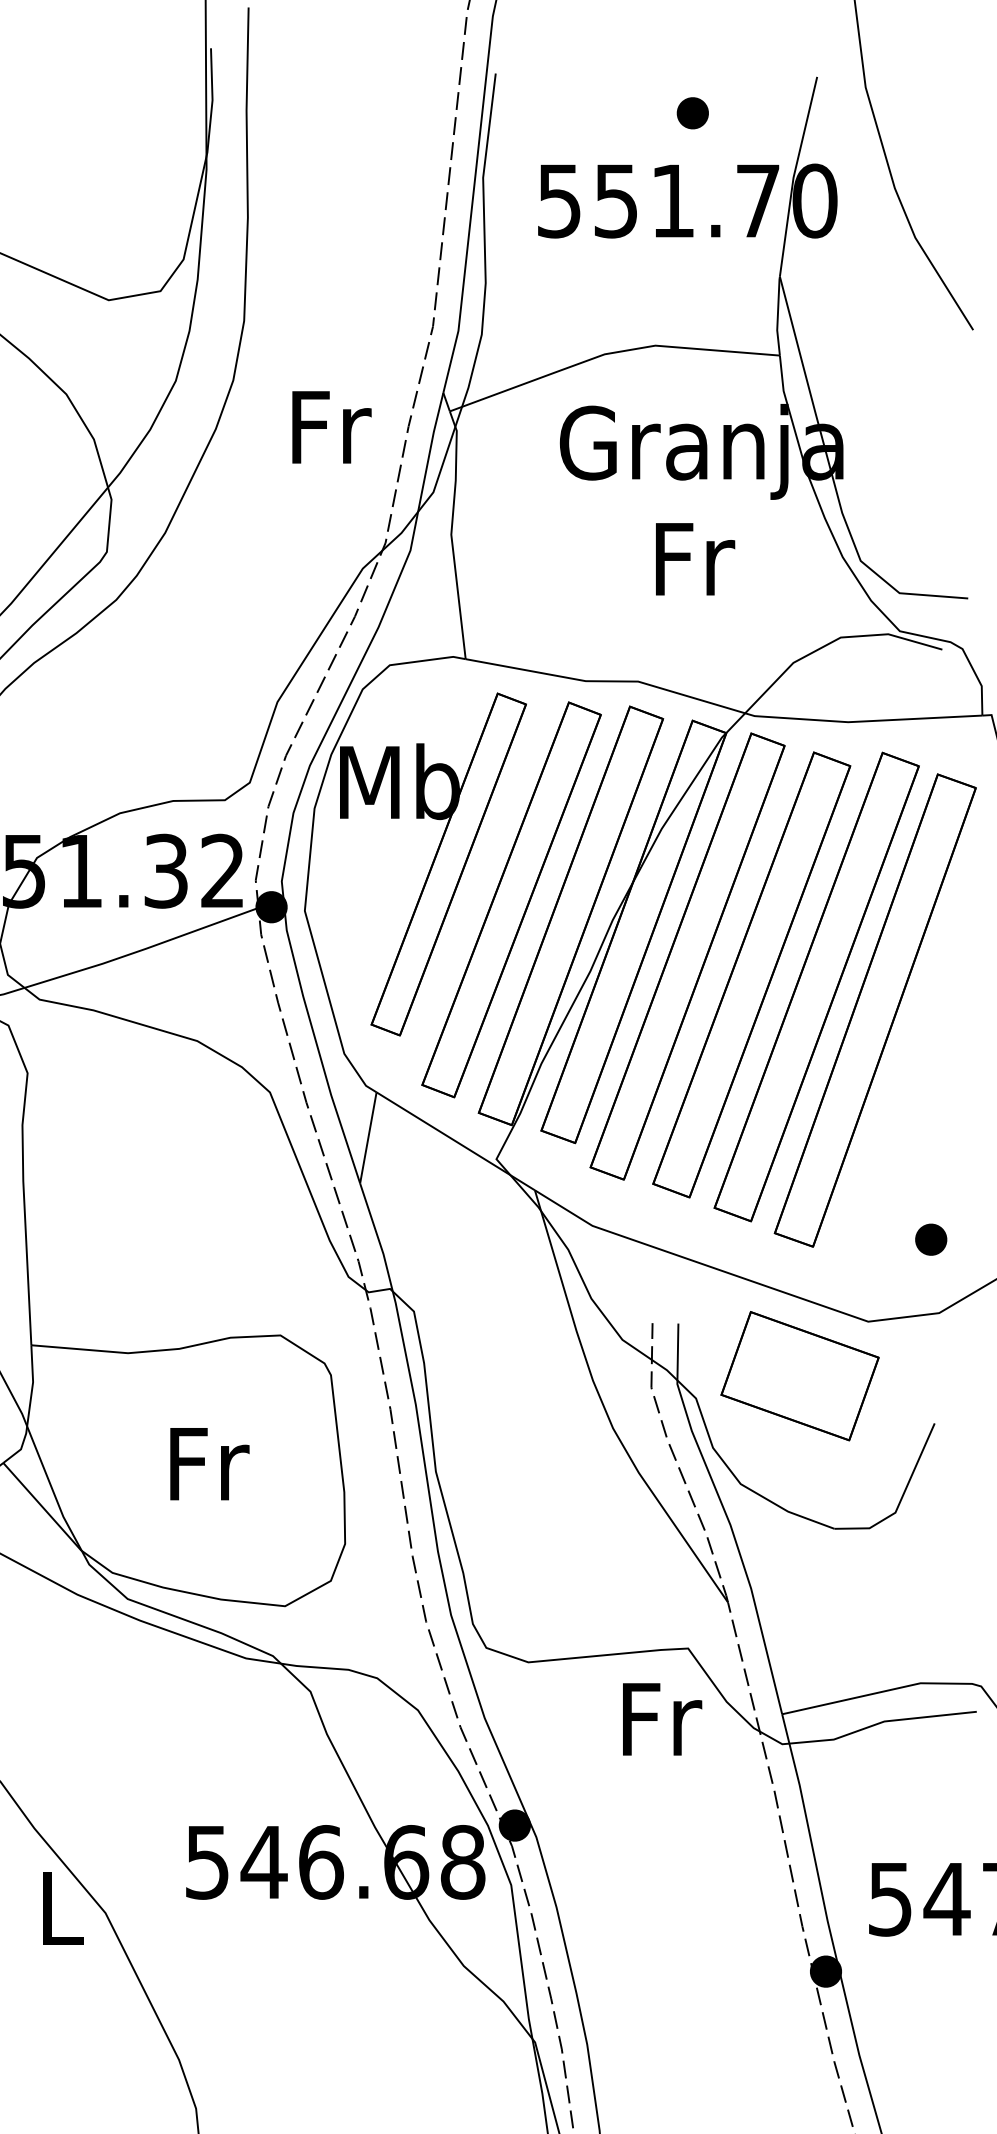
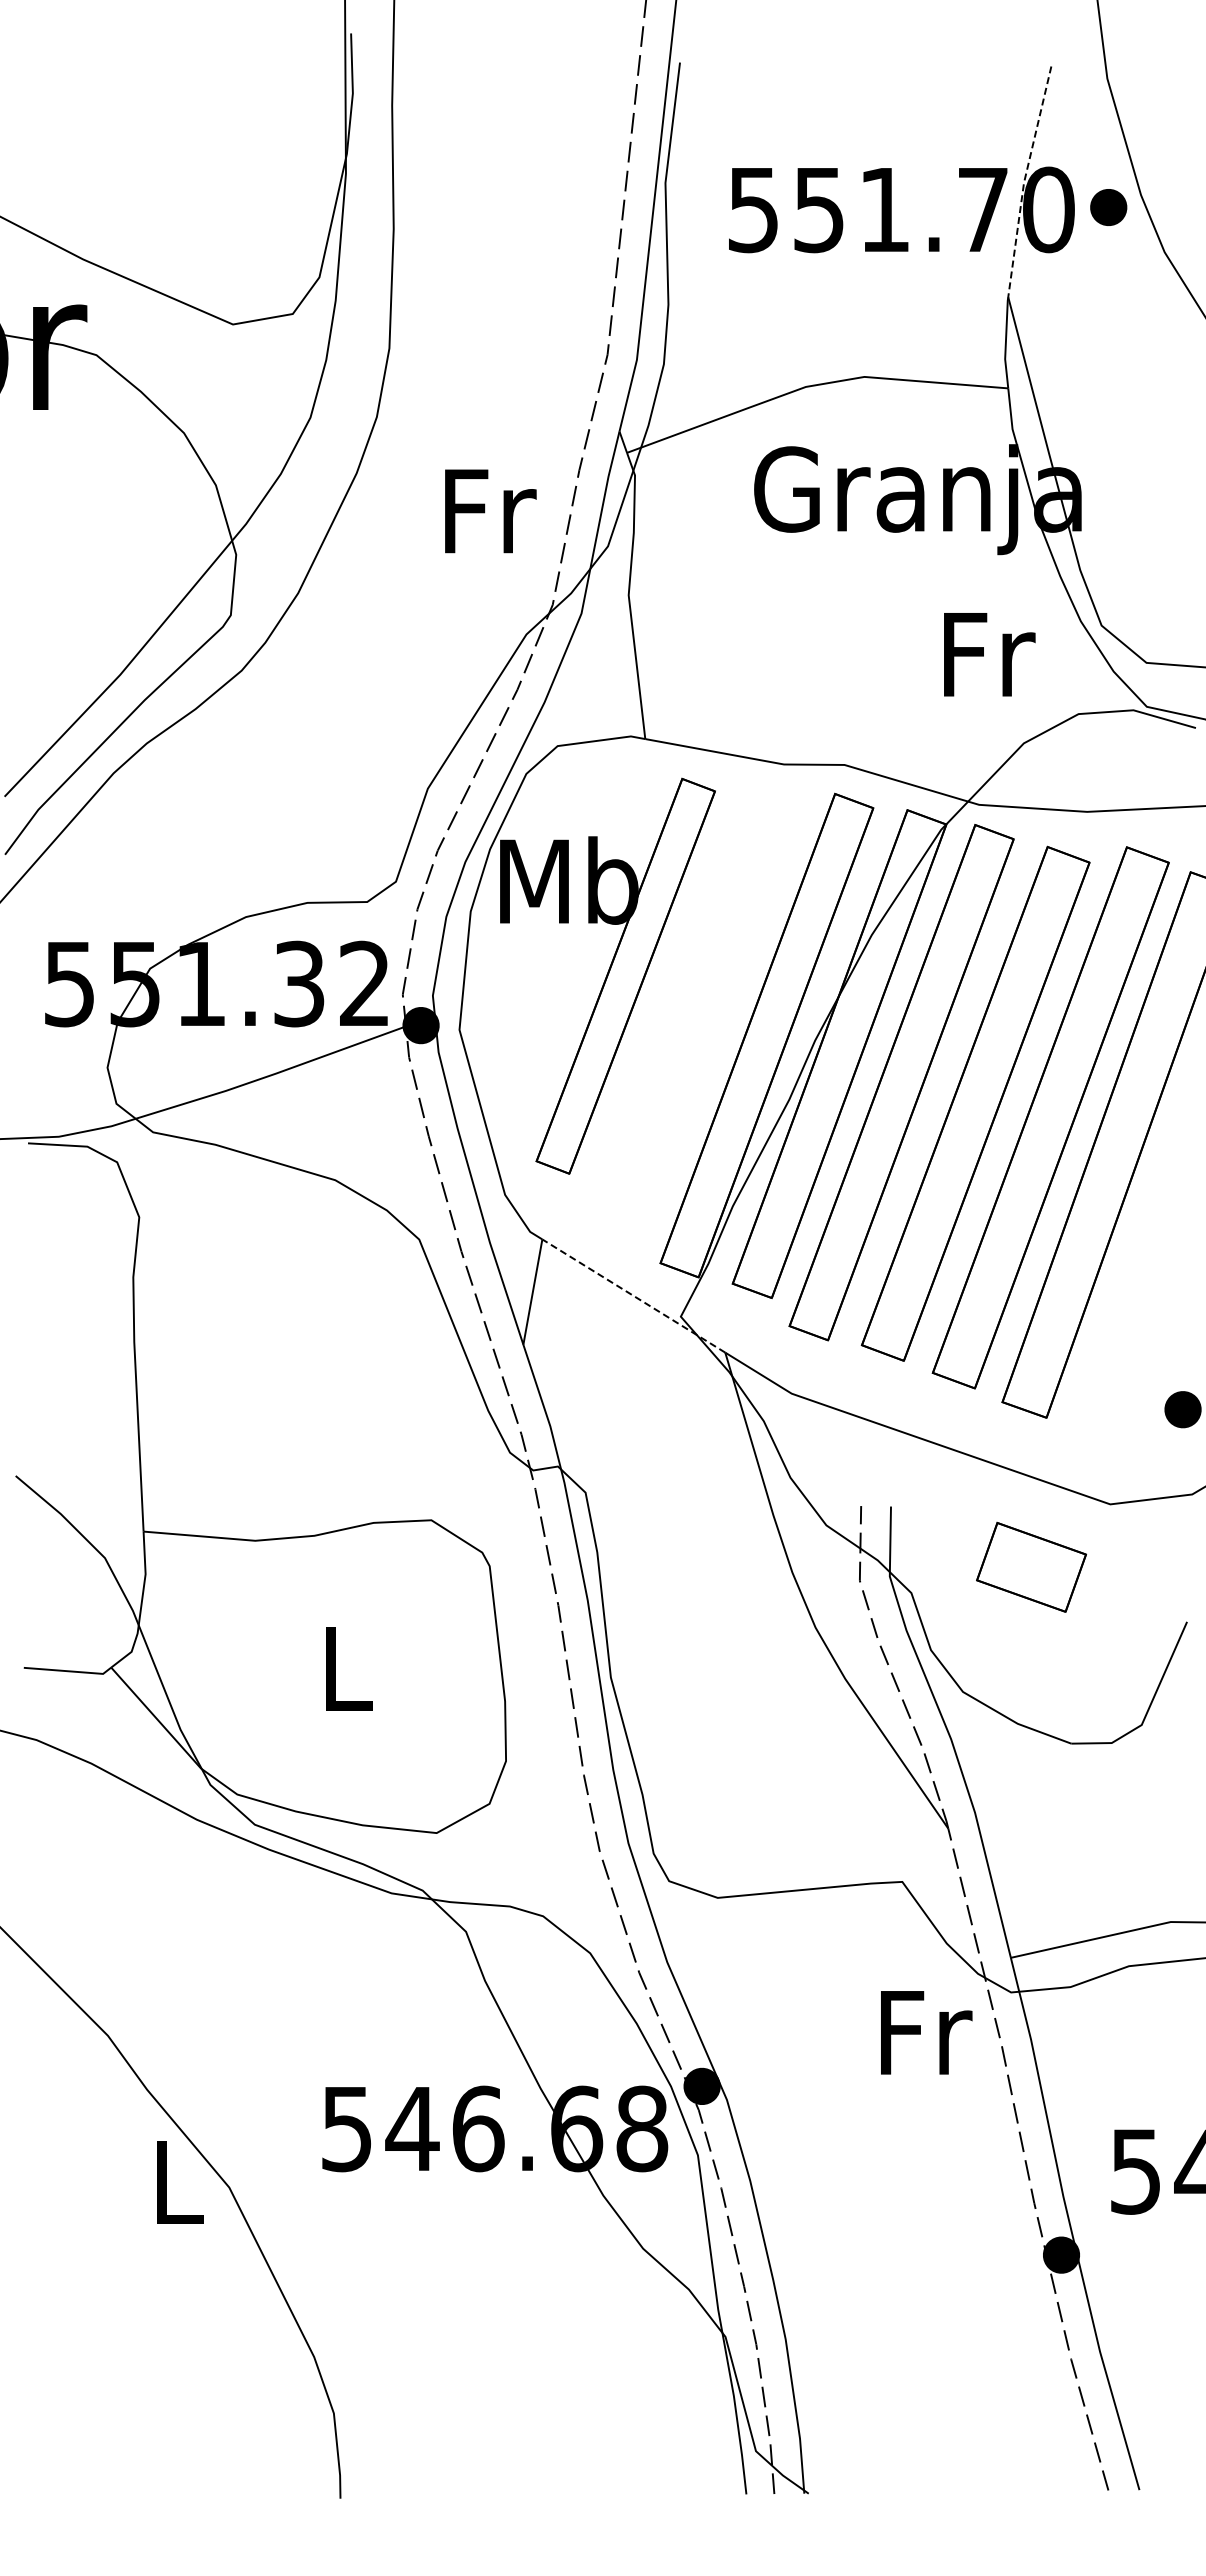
part: (692, 113) -> (1108, 207), moved
line: (793, 176) -> (1024, 181), solid -> dashed
text: (331, 427) -> (490, 511), moved
text: (695, 559) -> (989, 654), moved
part: (511, 900) -> (698, 1017), removed
line: (455, 1141) -> (633, 1296), solid -> dashed
part: (800, 1376) -> (1031, 1567), size x0.6
text: (209, 1463) -> (349, 1668), Fr -> L
text: (662, 1719) -> (926, 2032), moved

